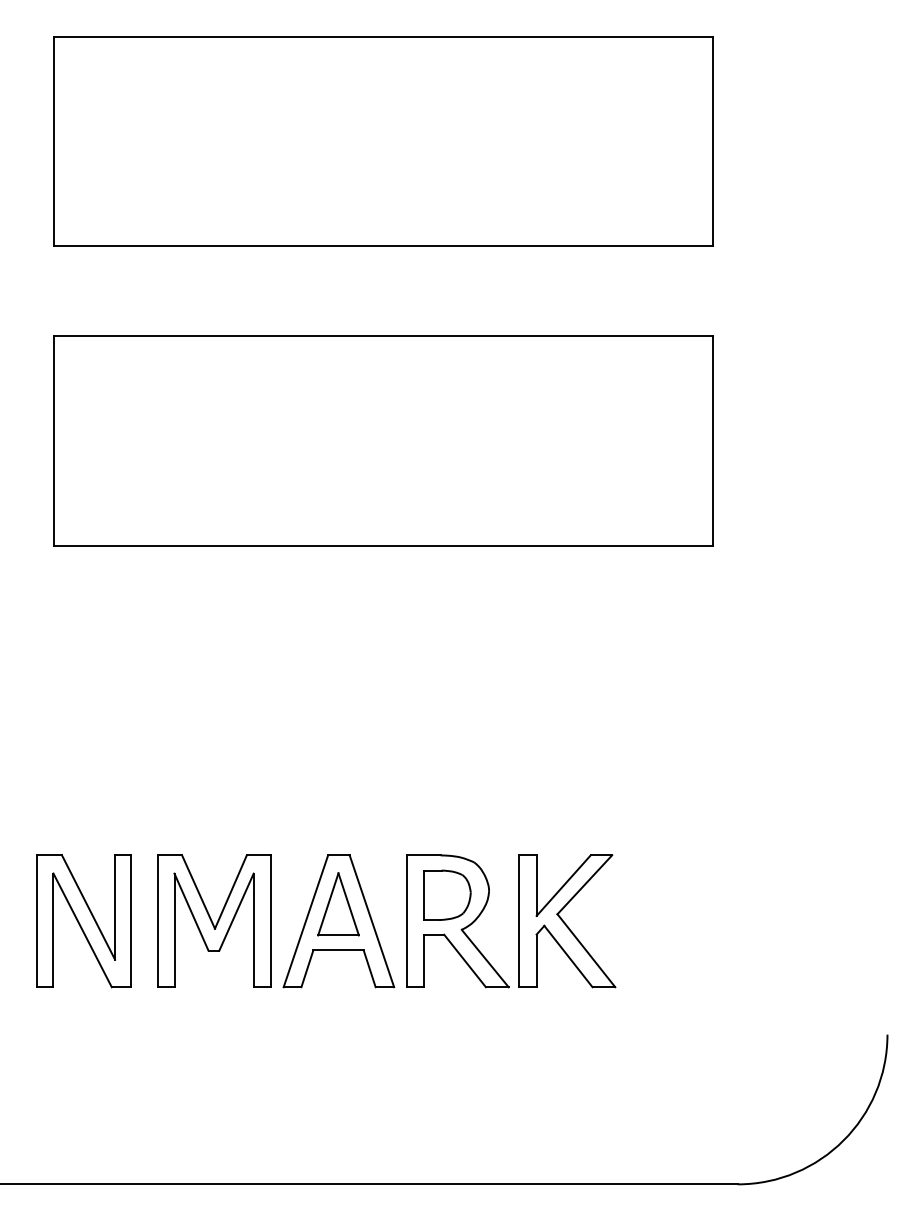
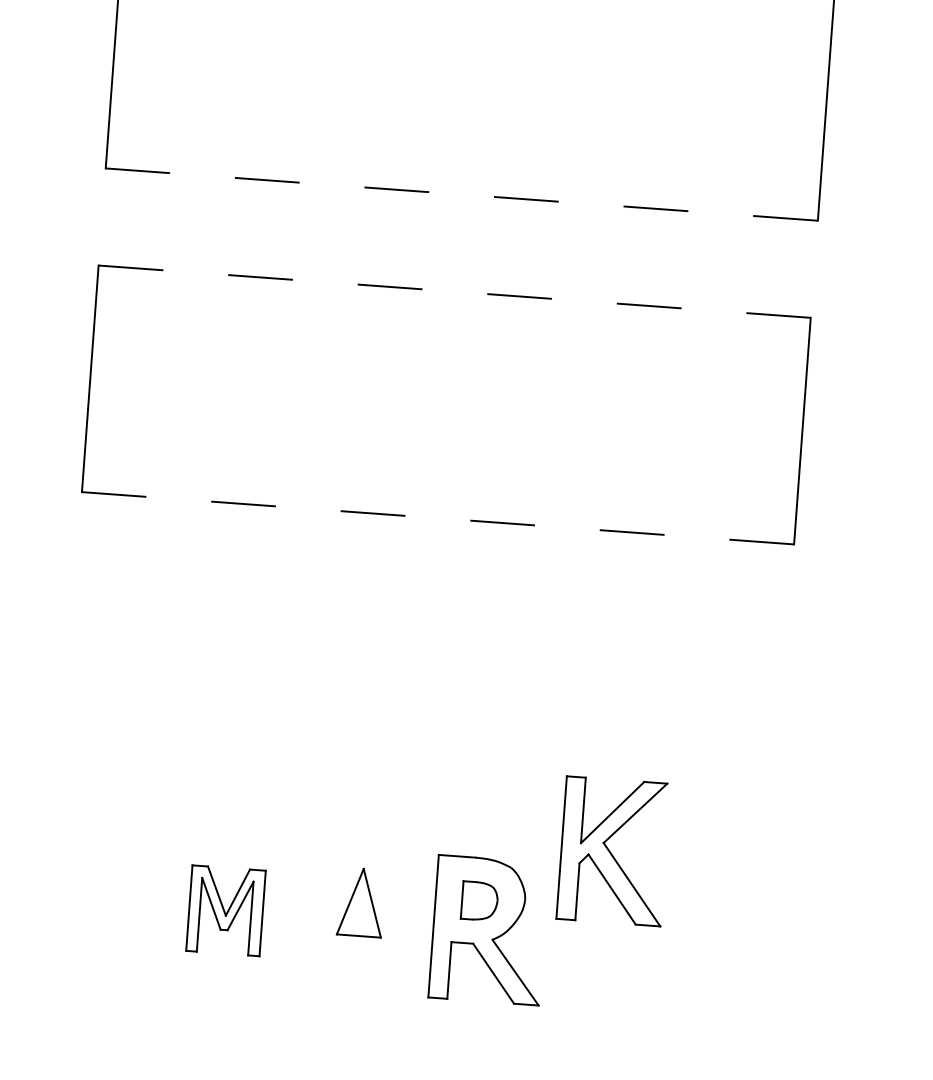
line: (382, 246) -> (461, 194), solid -> dashed
line: (383, 336) -> (455, 292), solid -> dashed
line: (382, 545) -> (437, 518), solid -> dashed
part: (447, 894) -> (479, 900), size x0.7
part: (214, 920) -> (225, 910), size x0.6
part: (83, 921) -> (84, 900), removed
part: (338, 921) -> (359, 920), removed
part: (567, 921) -> (613, 851), moved

